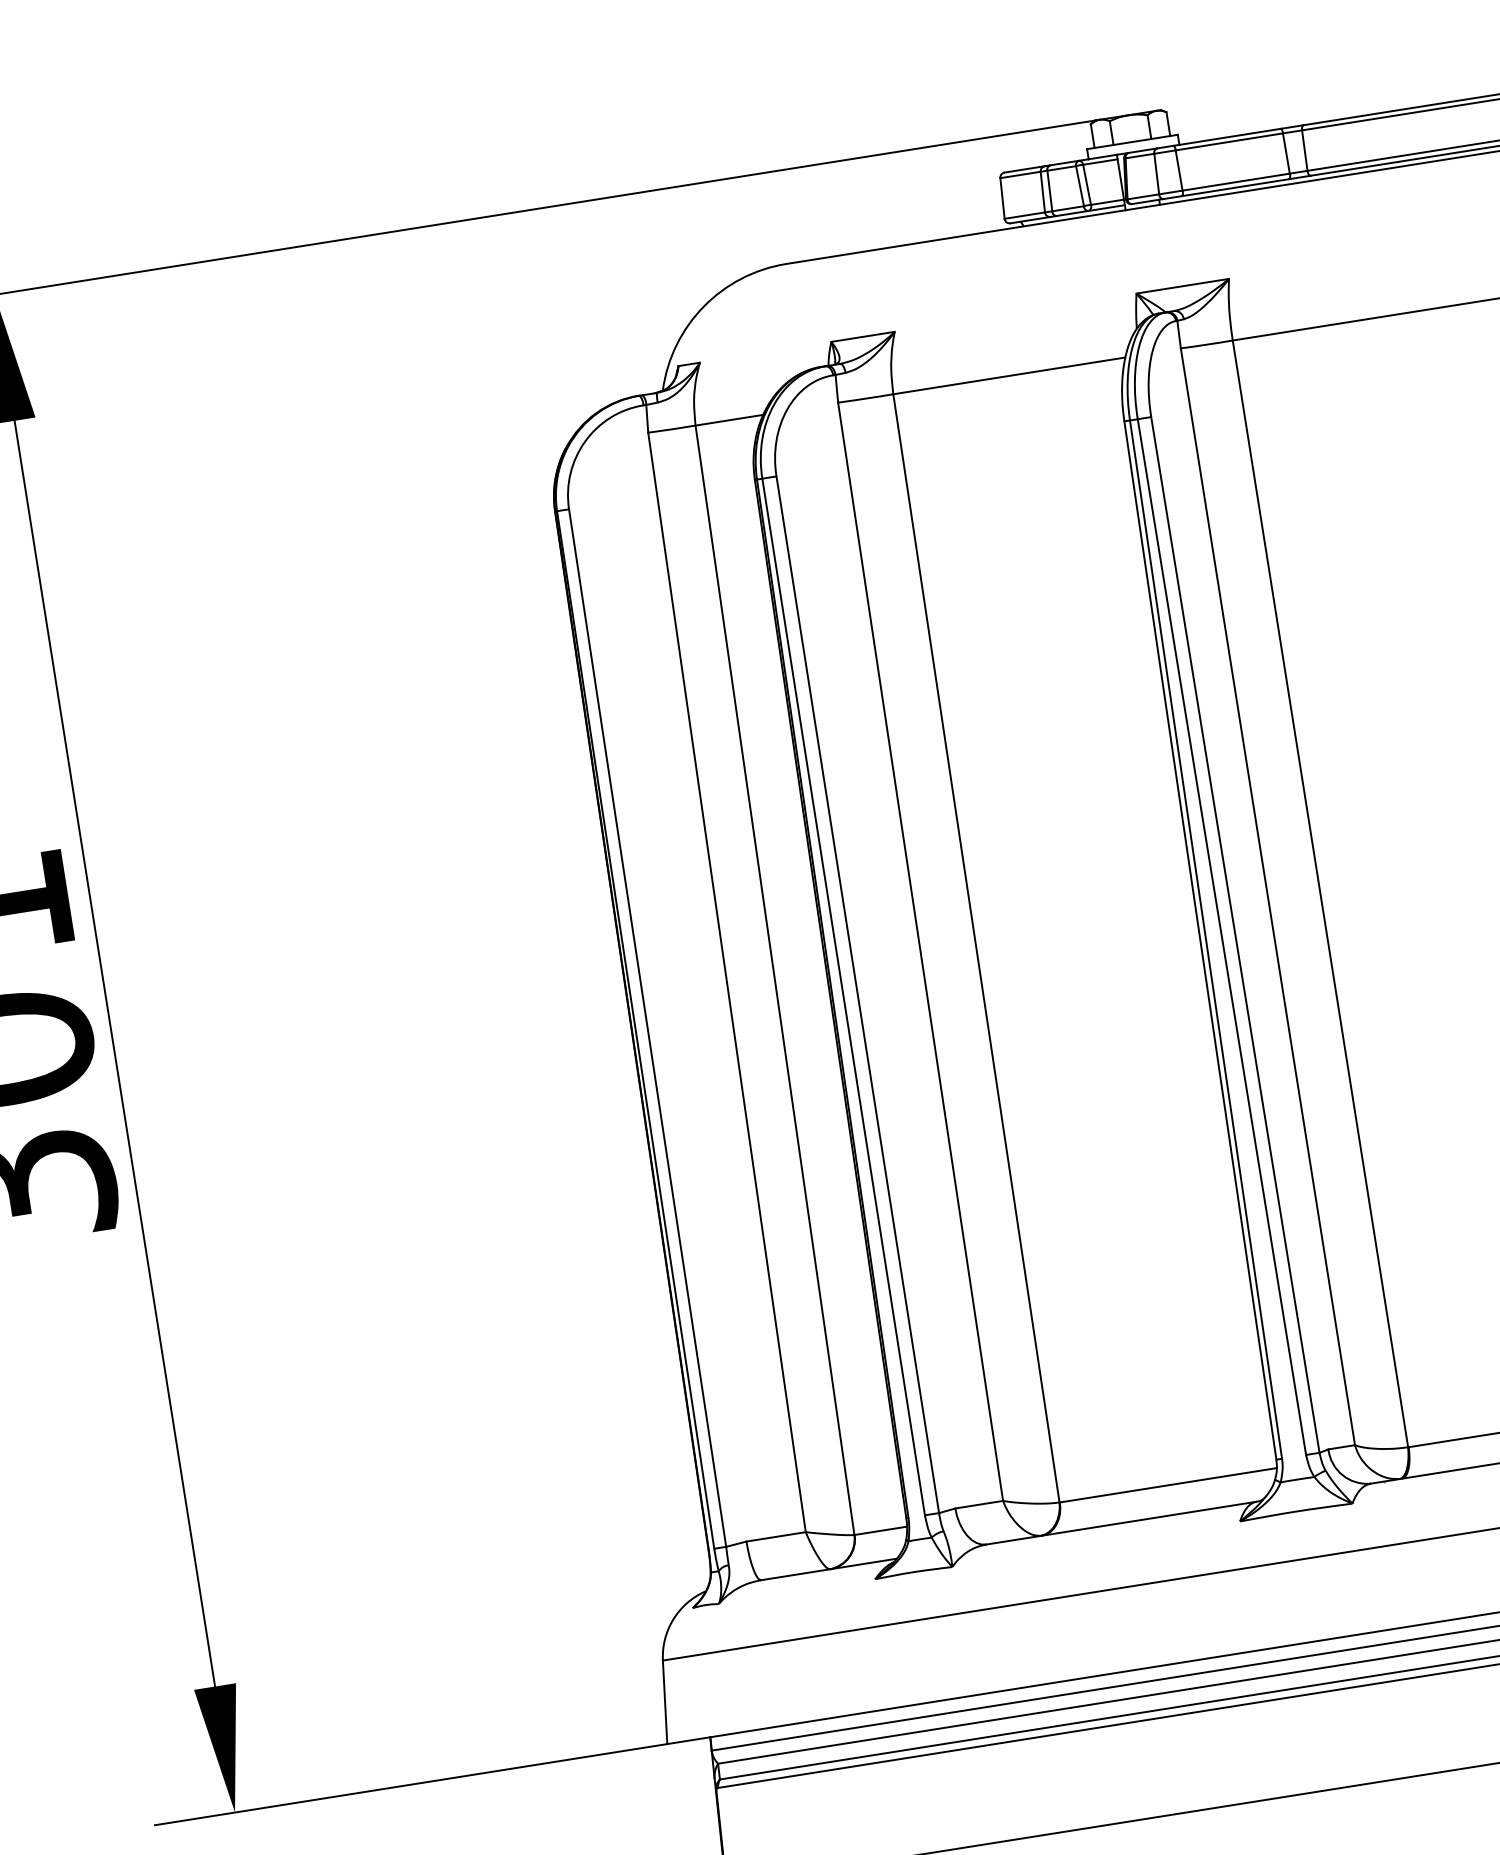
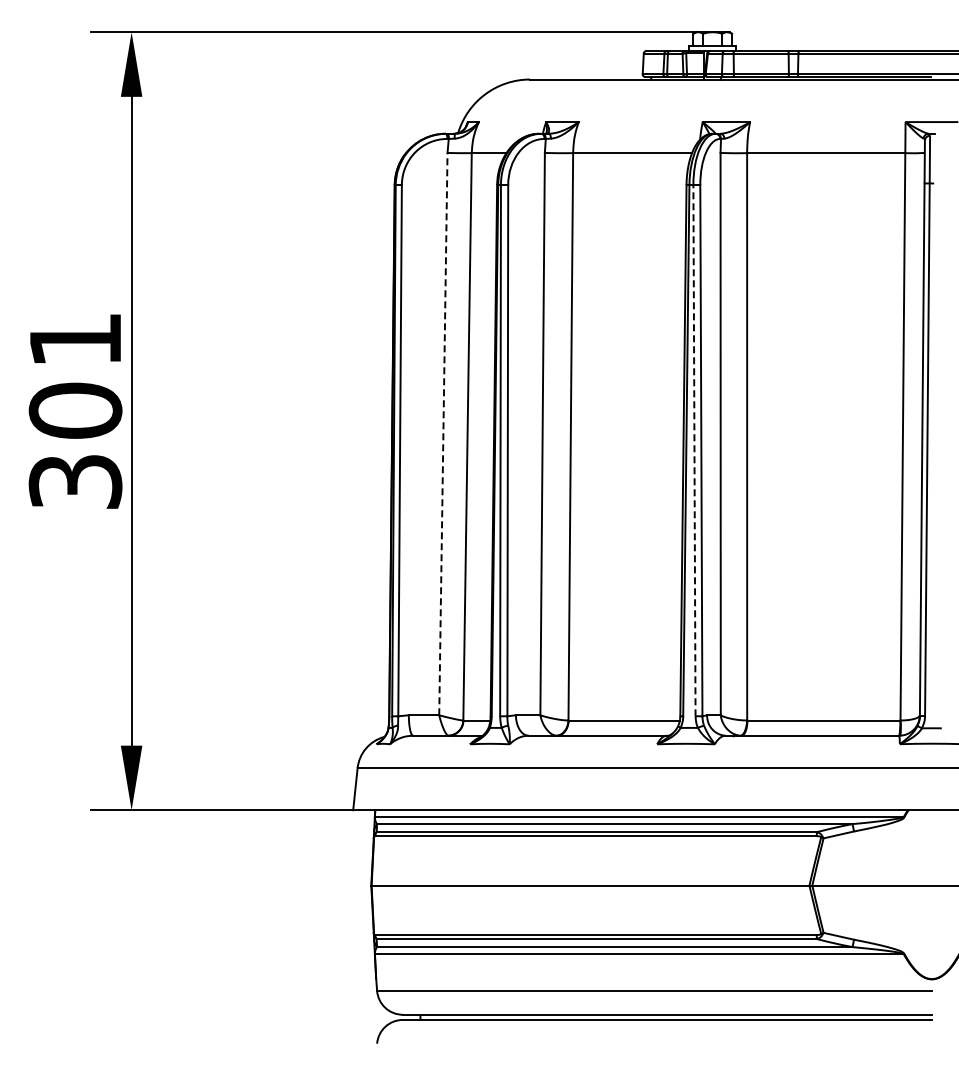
line: (1221, 936) -> (694, 450), solid -> dashed
line: (727, 981) -> (443, 433), solid -> dashed

